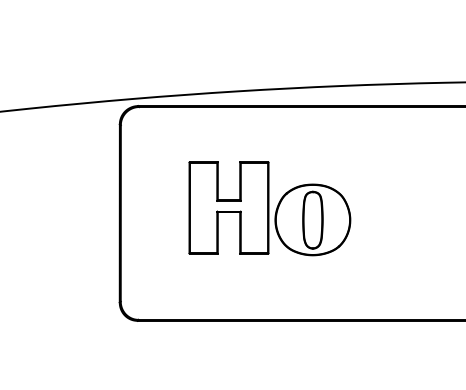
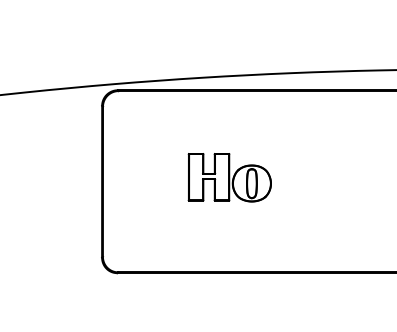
part: (269, 208) -> (229, 177), size x0.6

